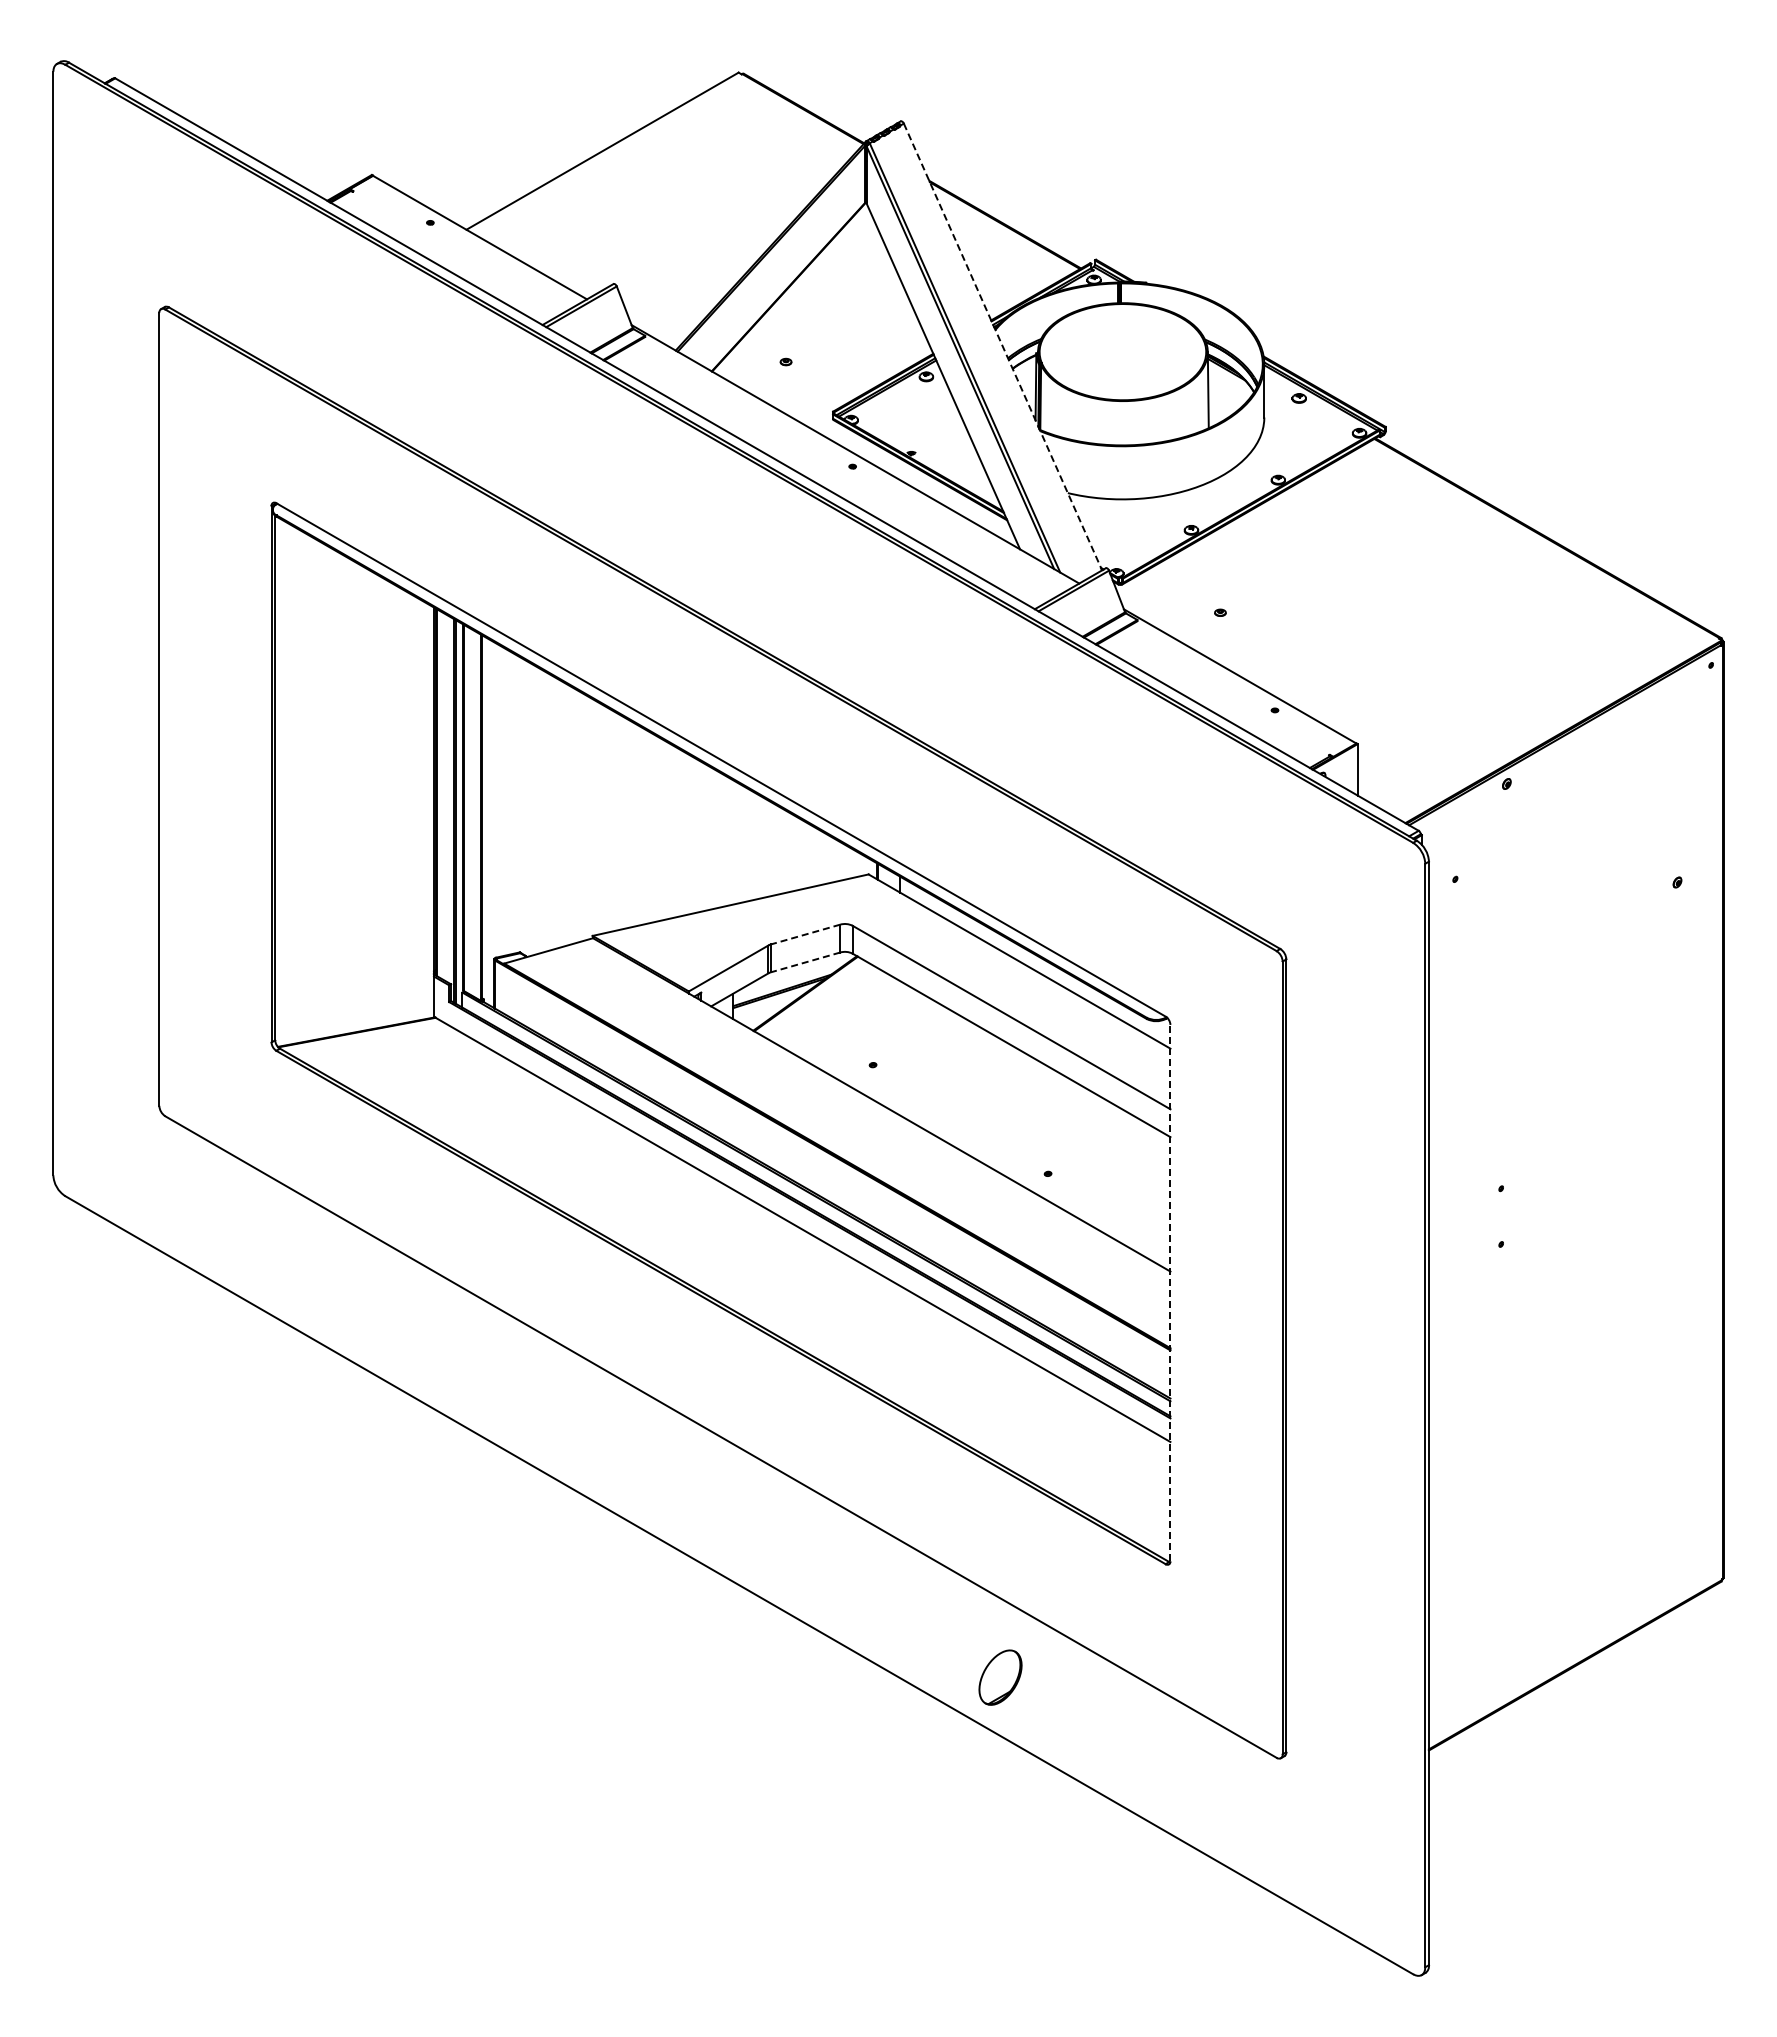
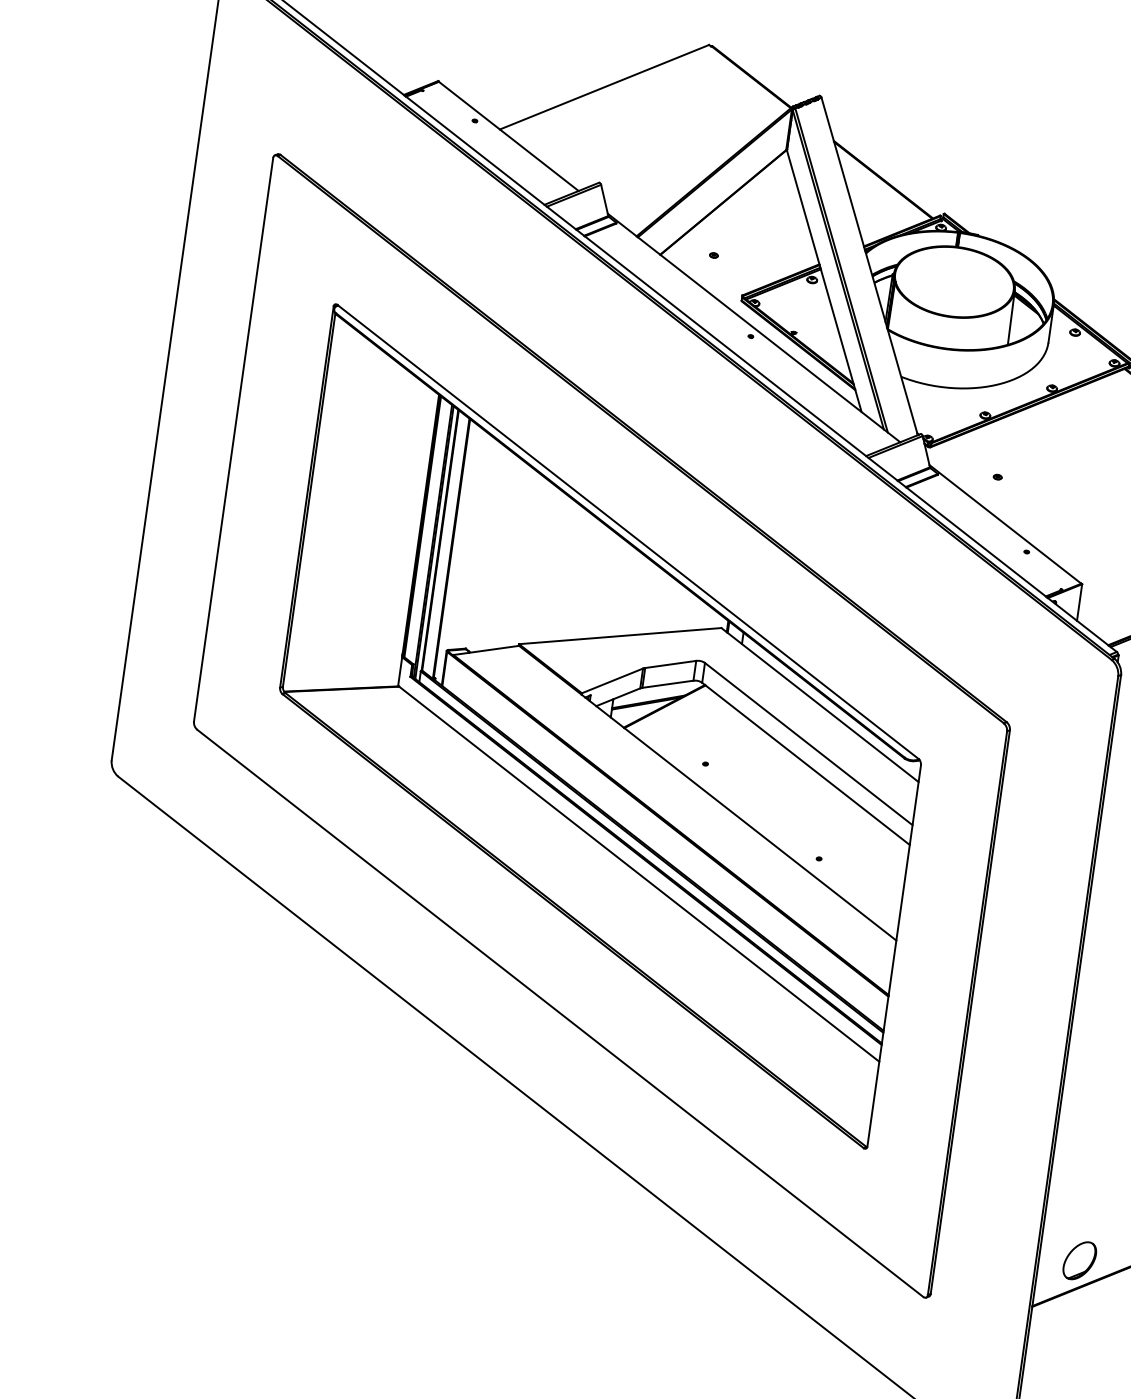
line: (1003, 347) -> (869, 266), dashed -> solid
line: (805, 934) -> (670, 664), dashed -> solid
line: (805, 962) -> (667, 684), dashed -> solid
line: (1170, 1292) -> (894, 955), dashed -> solid
part: (1000, 1677) -> (1079, 1260), moved

